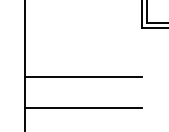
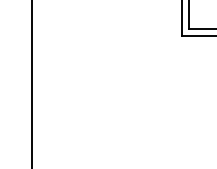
line: (83, 76) -> (107, 98), removed
line: (83, 108) -> (107, 138), removed

